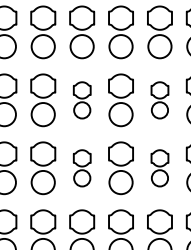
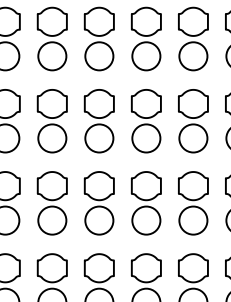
part: (82, 100) -> (99, 121), size x1.43
part: (159, 100) -> (192, 121), size x1.43
part: (82, 168) -> (99, 203), size x1.43
part: (159, 168) -> (192, 203), size x1.43

